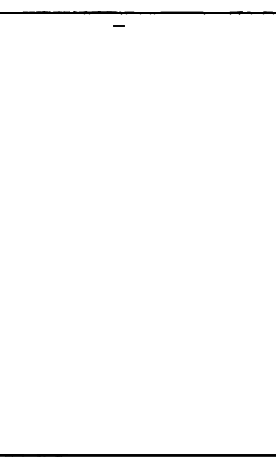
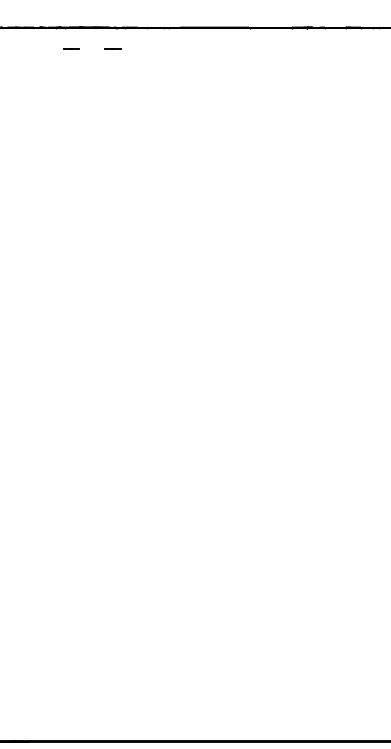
line: (92, 25) -> (70, 48), added

